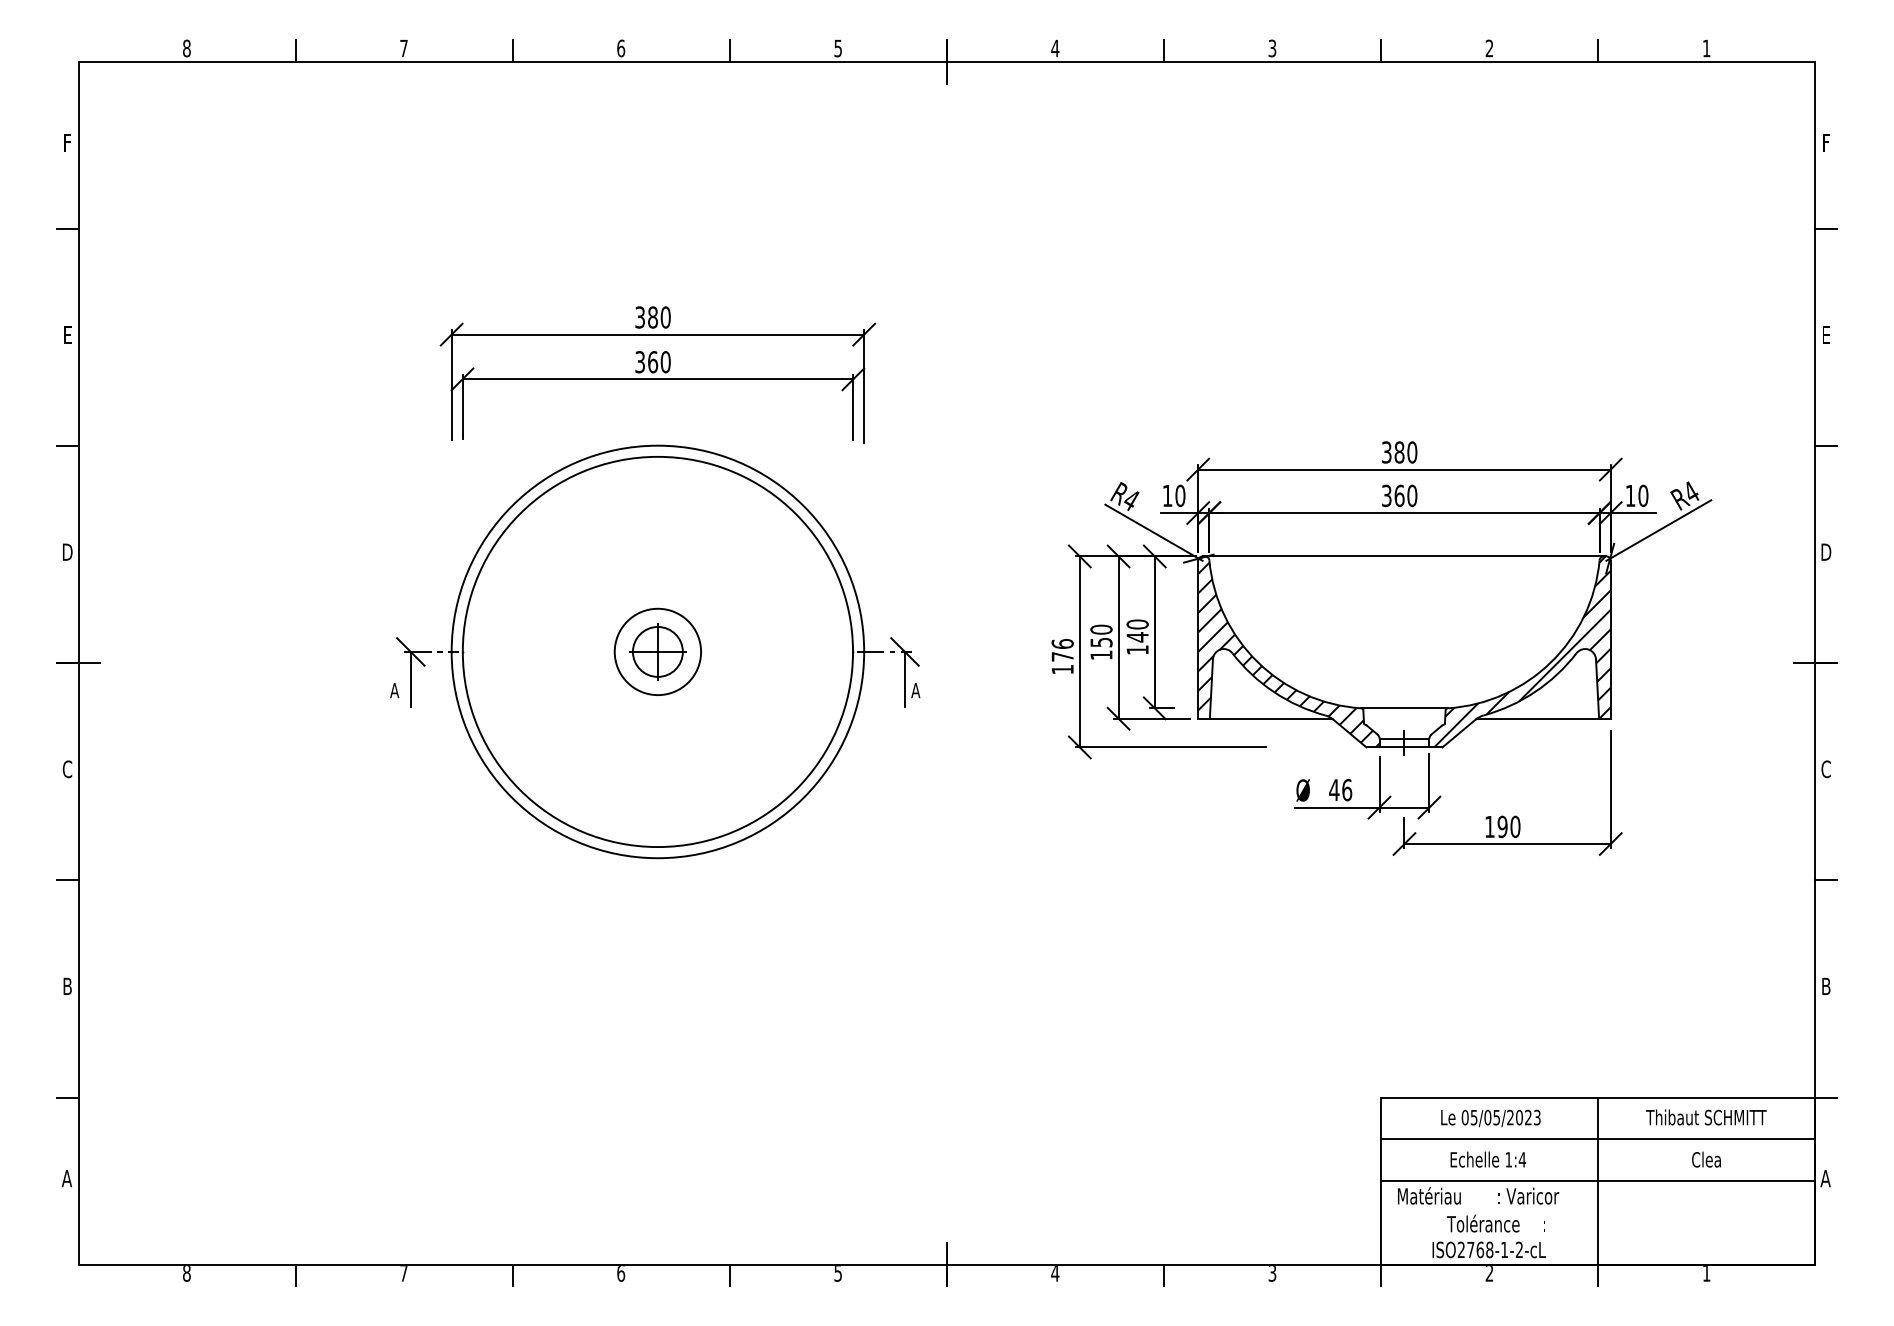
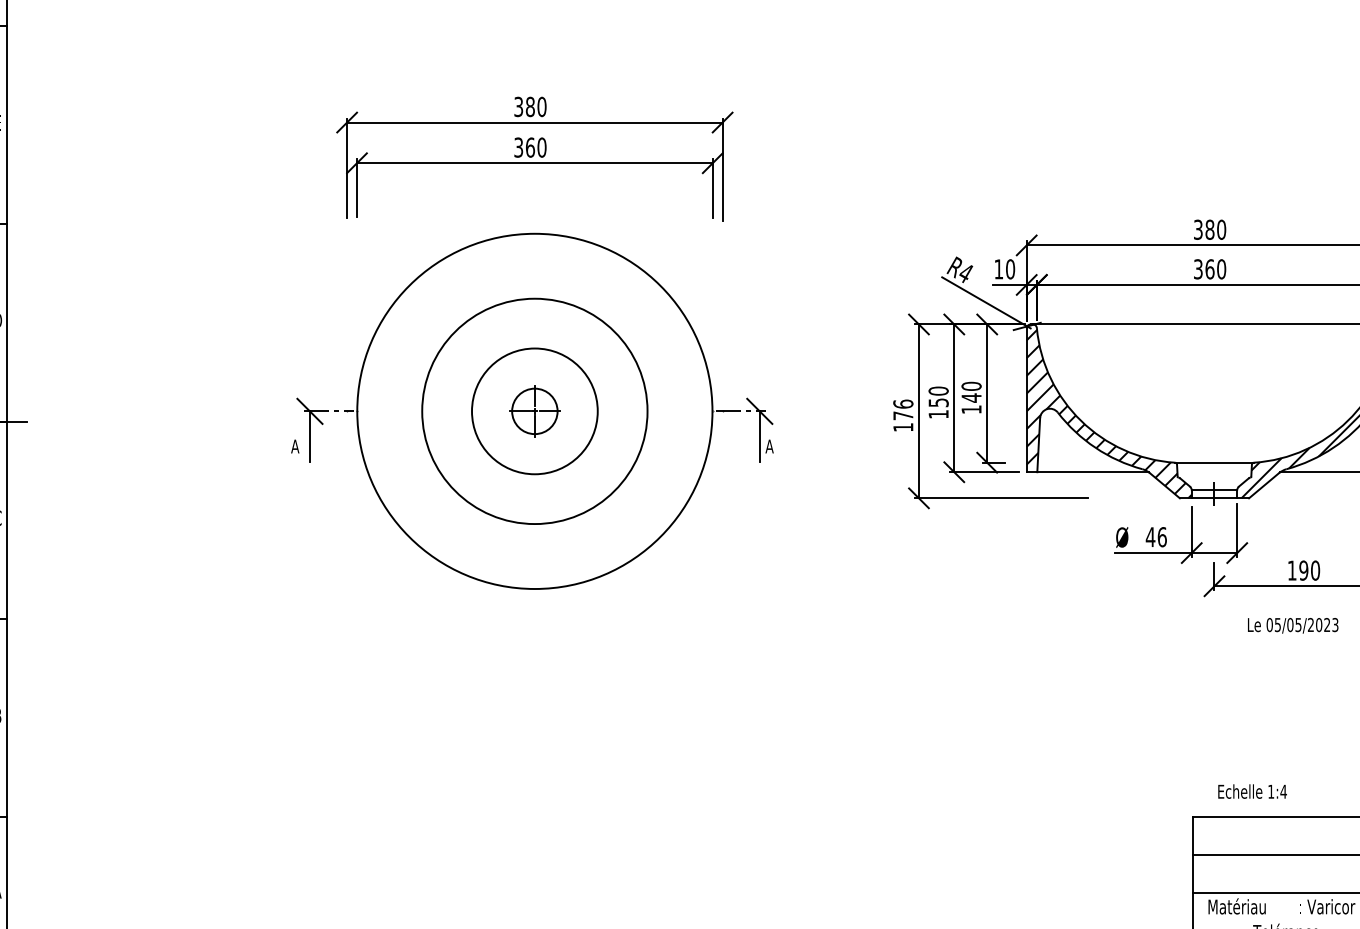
circle: (657, 651) -> (534, 410), size x0.6
circle: (657, 651) -> (534, 410), size x1.6
text: (1490, 1118) -> (1292, 625), moved
text: (1488, 1159) -> (1252, 791), moved

